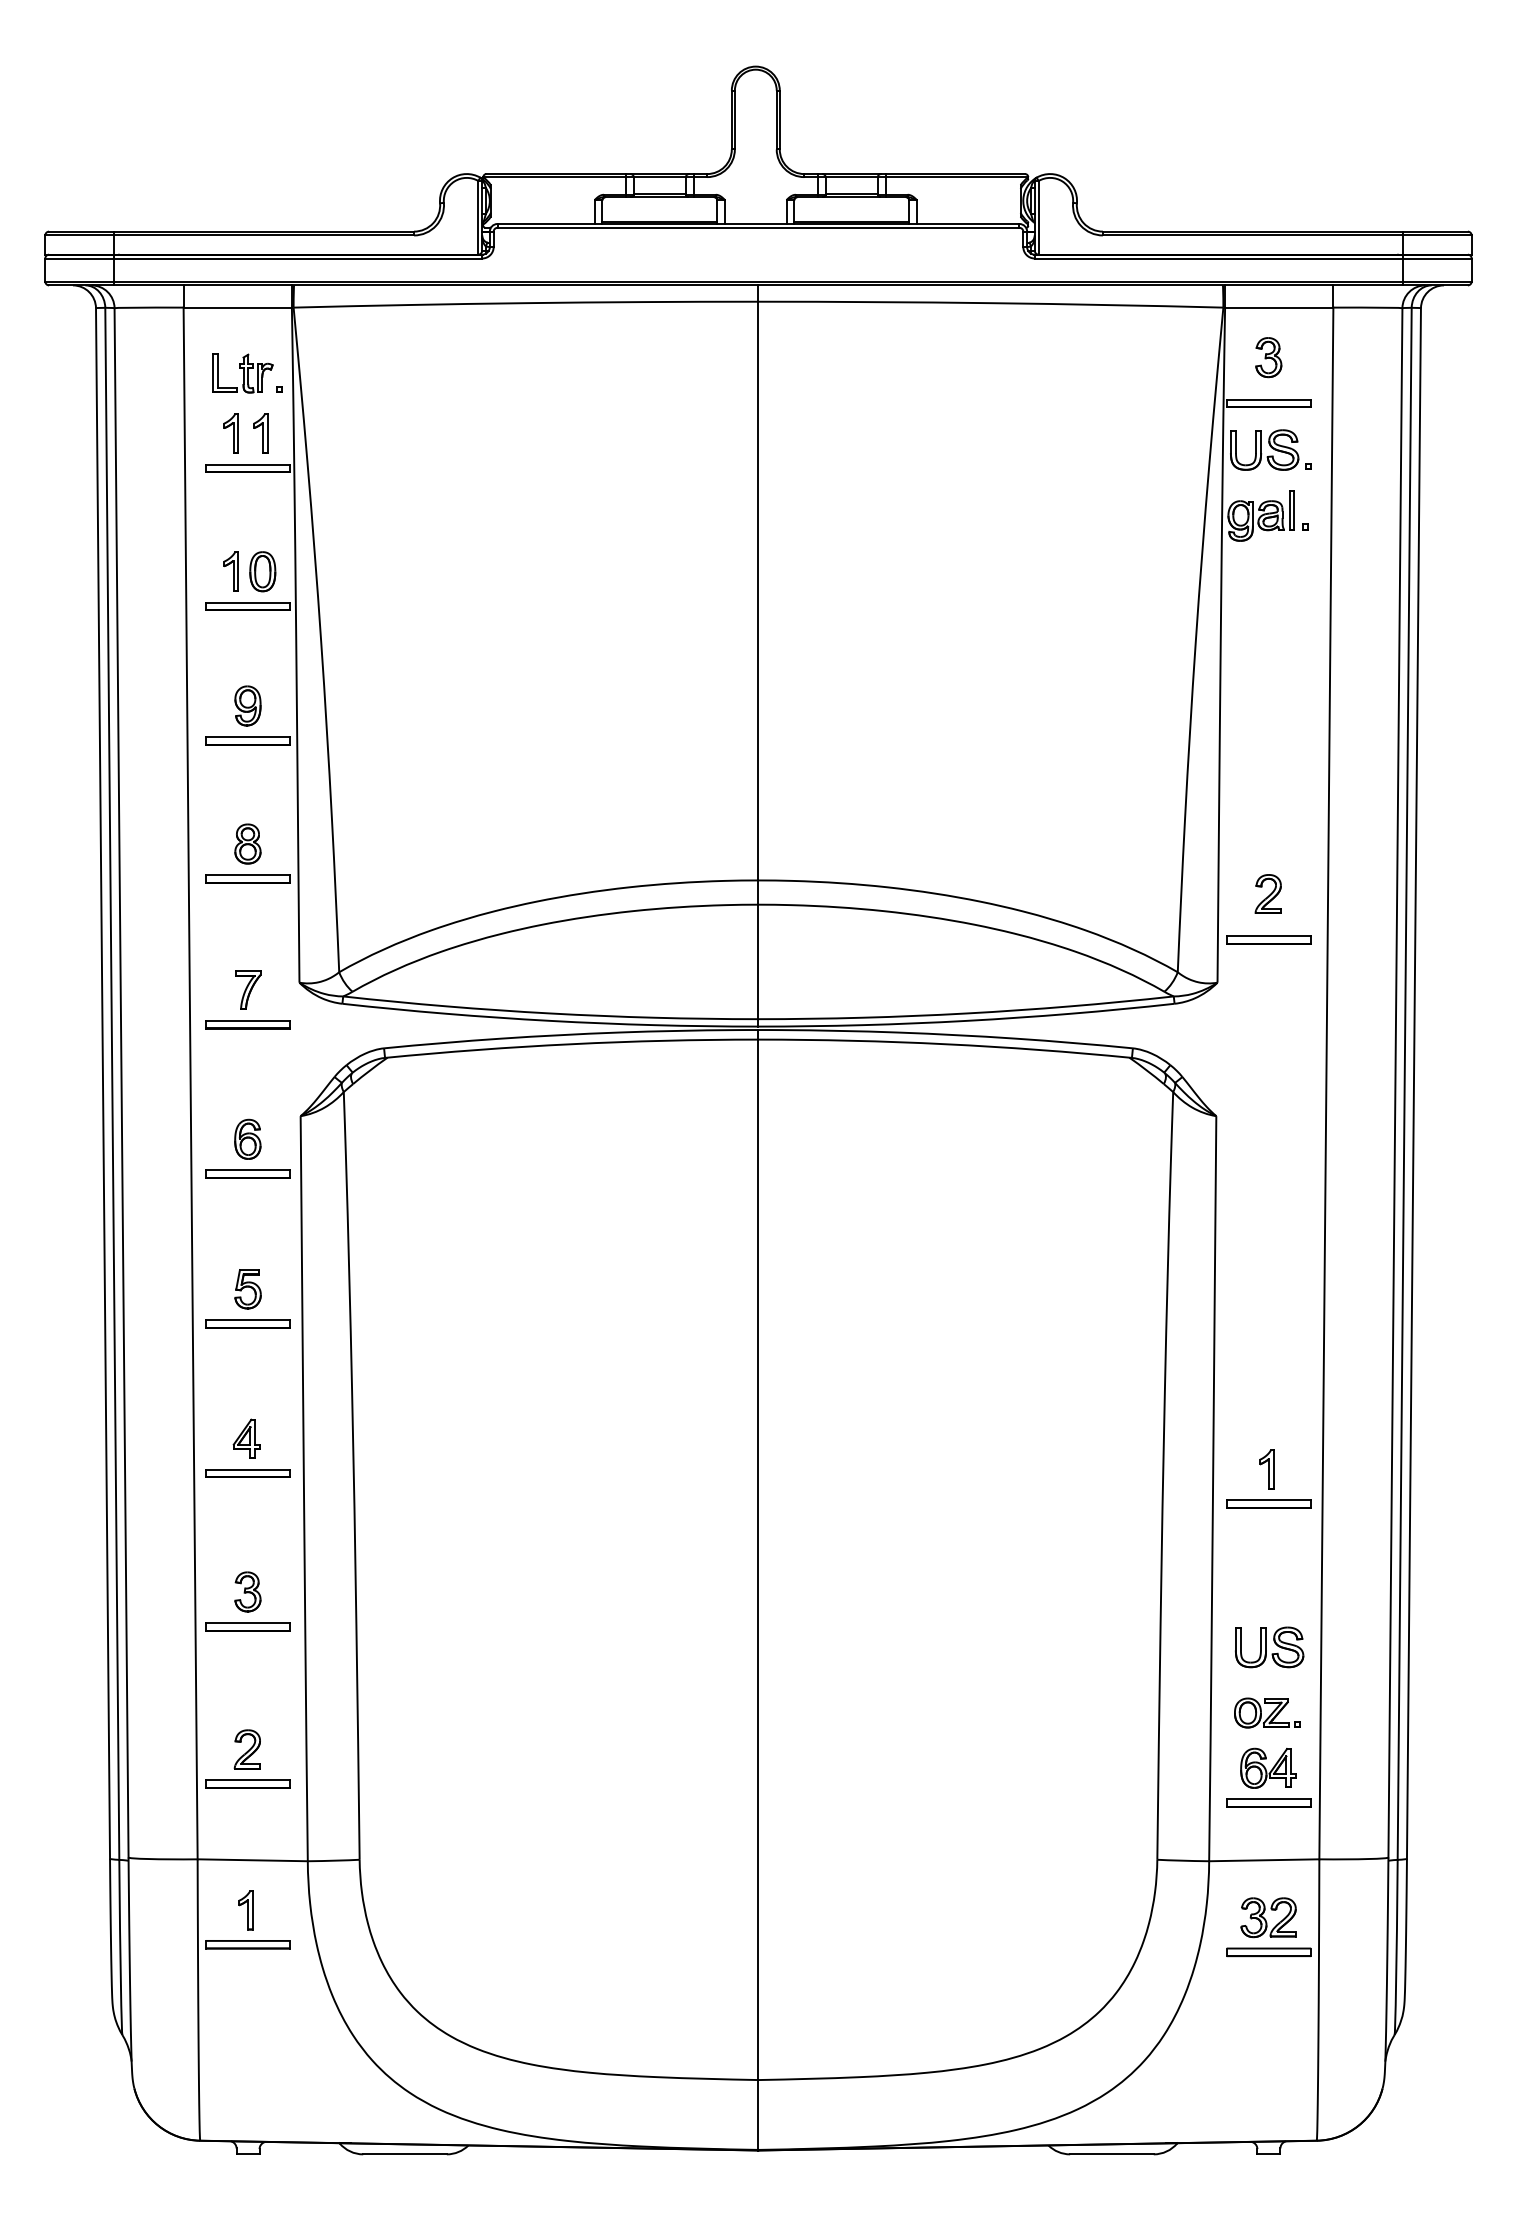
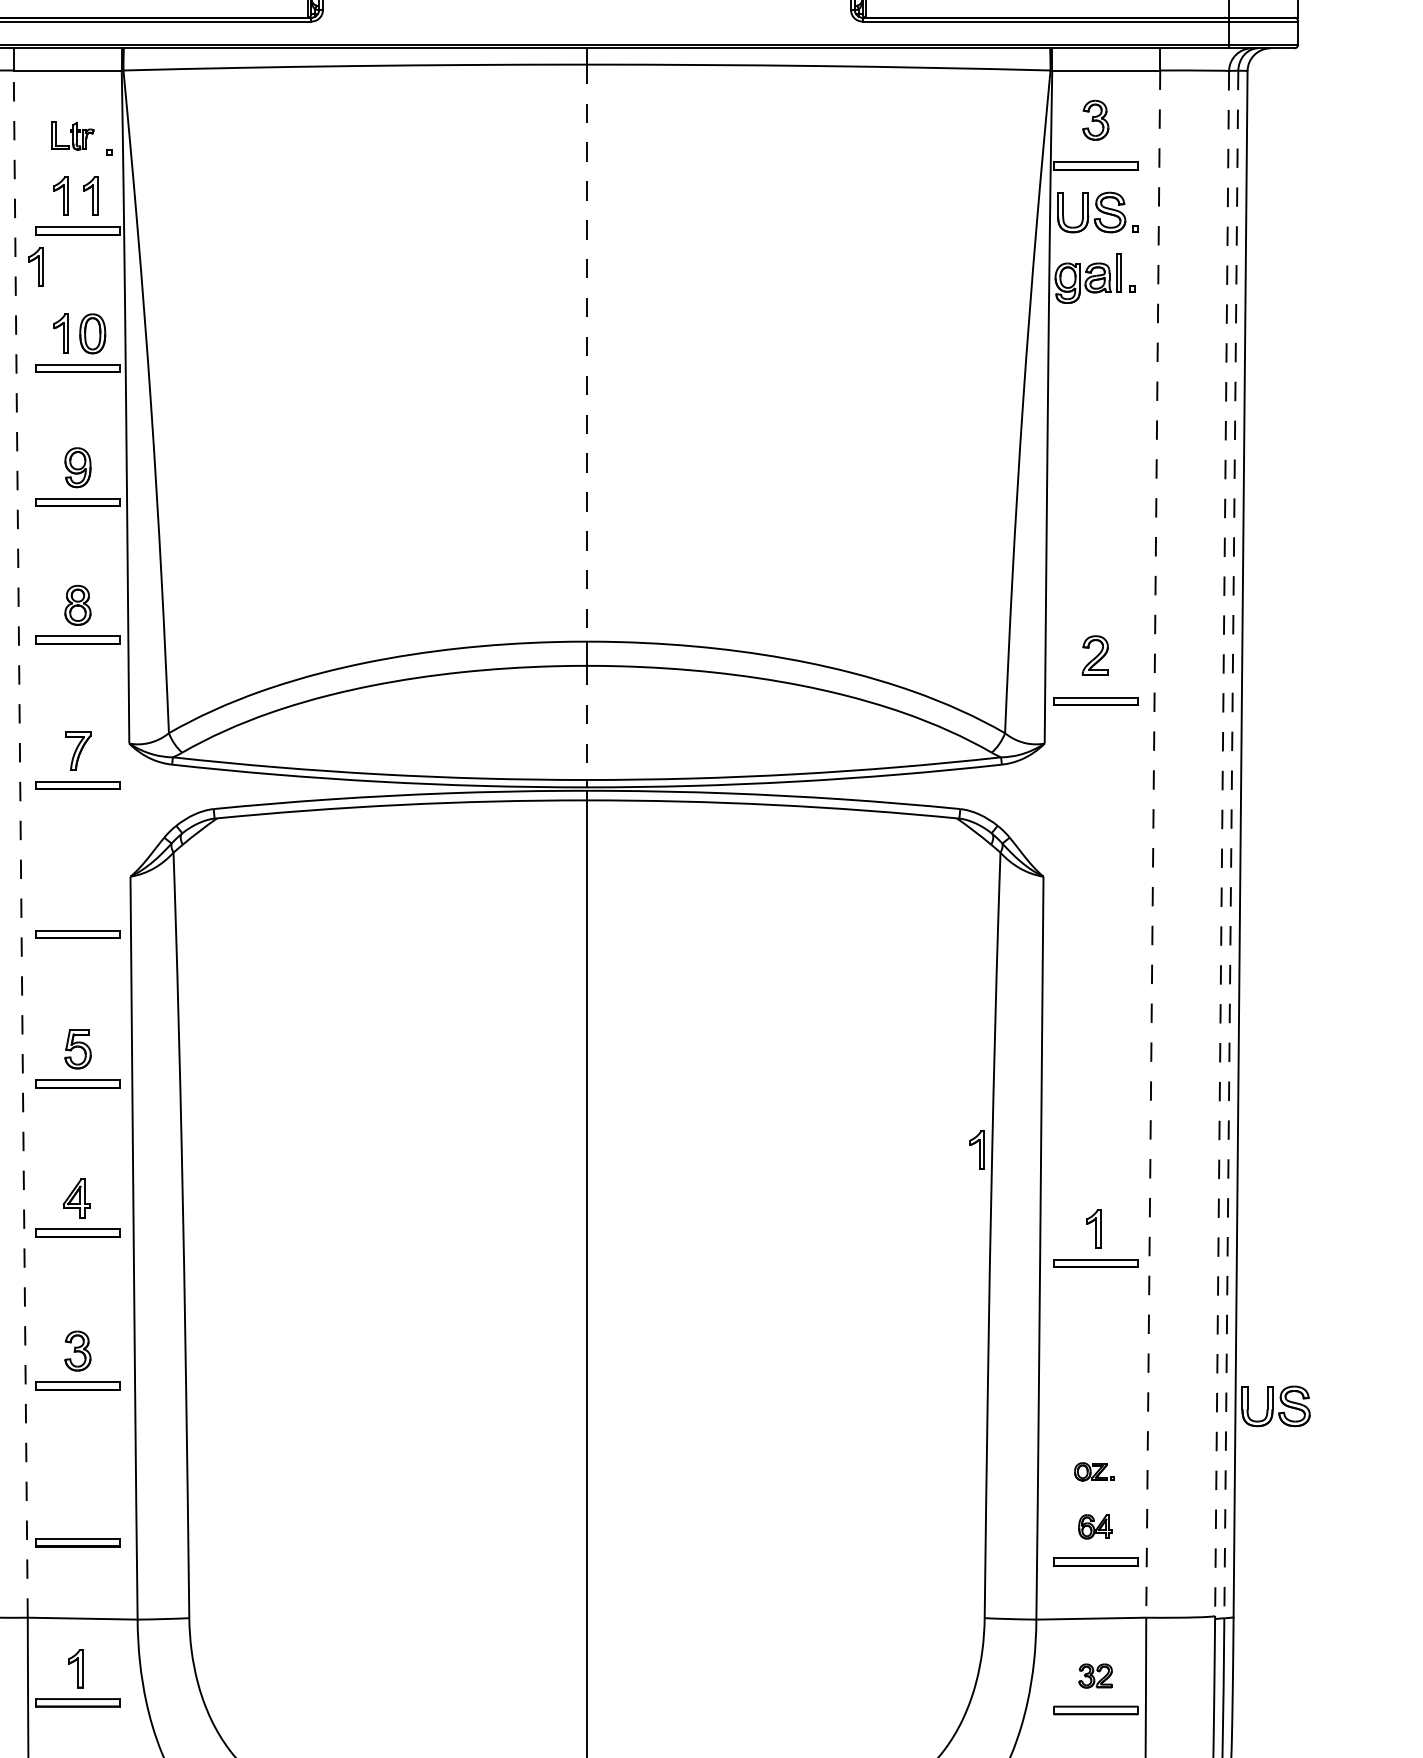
part: (242, 373) -> (72, 136), size x0.7
part: (205, 504) -> (35, 266), added
line: (758, 591) -> (587, 353), solid -> dashed
line: (758, 962) -> (587, 723), solid -> dashed
line: (1395, 1082) -> (1222, 843), solid -> dashed
line: (190, 1083) -> (20, 844), solid -> dashed
line: (1326, 1083) -> (1153, 844), solid -> dashed
line: (1404, 1084) -> (1231, 845), solid -> dashed
part: (247, 1138) -> (77, 898), removed
part: (1149, 1390) -> (976, 1150), added
part: (1269, 1647) -> (1276, 1406), moved
part: (1267, 1712) -> (1094, 1471), size x0.6
part: (246, 1749) -> (76, 1508), removed
part: (1268, 1767) -> (1095, 1526), size x0.6
part: (1268, 1917) -> (1095, 1675), size x0.6

